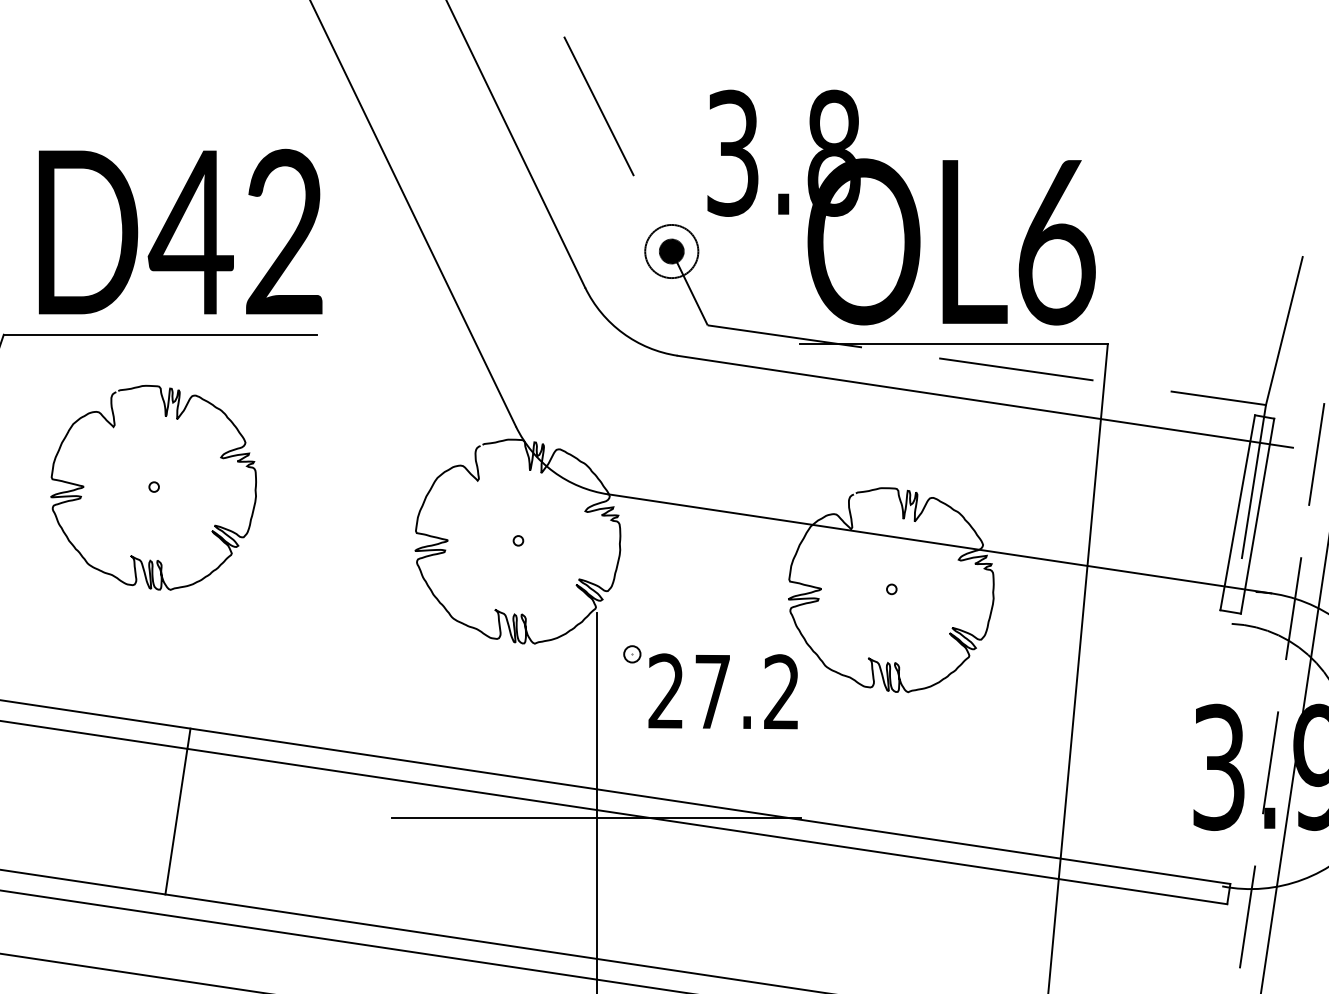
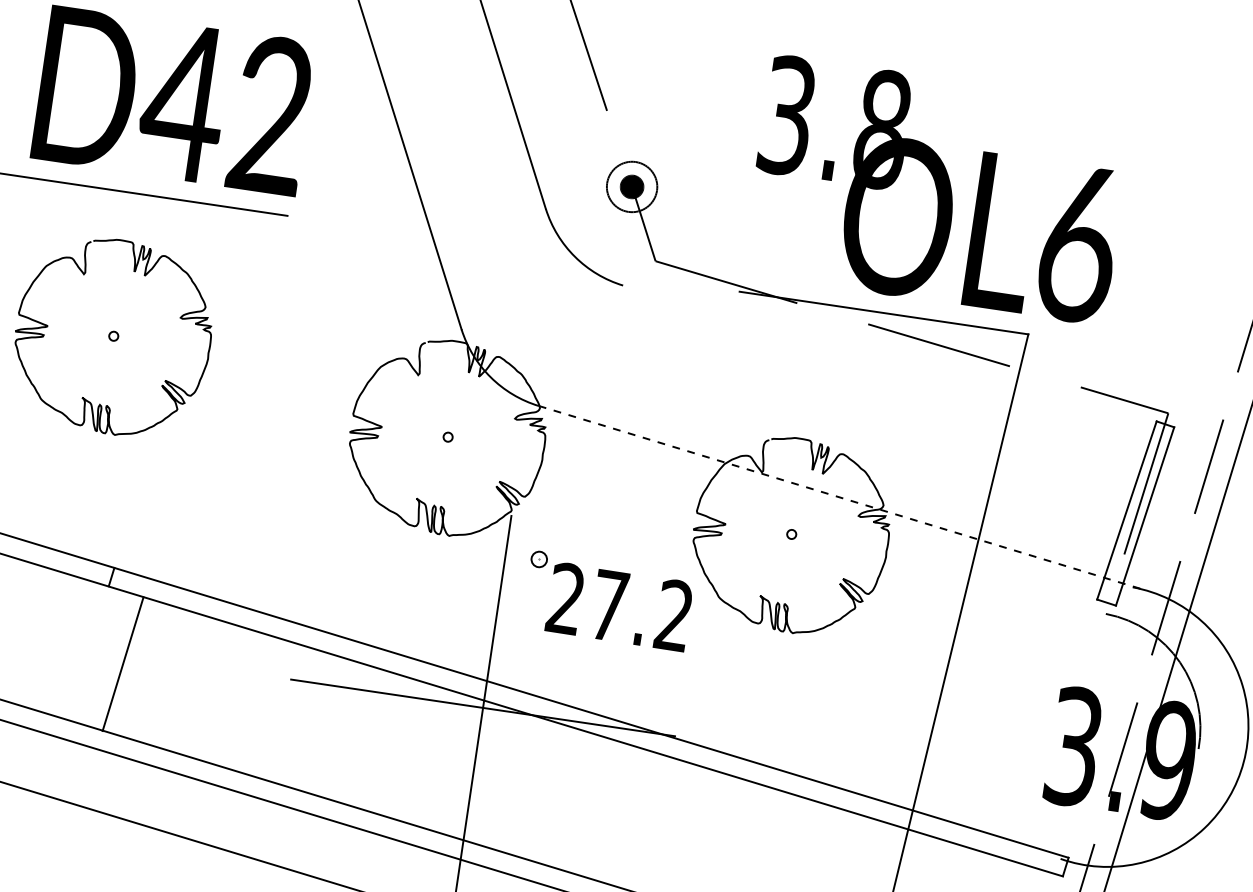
text: (901, 207) -> (938, 189), moved
line: (1283, 331) -> (1195, 346), removed
line: (984, 401) -> (904, 371), removed
line: (940, 543) -> (843, 498), solid -> dashed
line: (176, 821) -> (123, 664), moved

